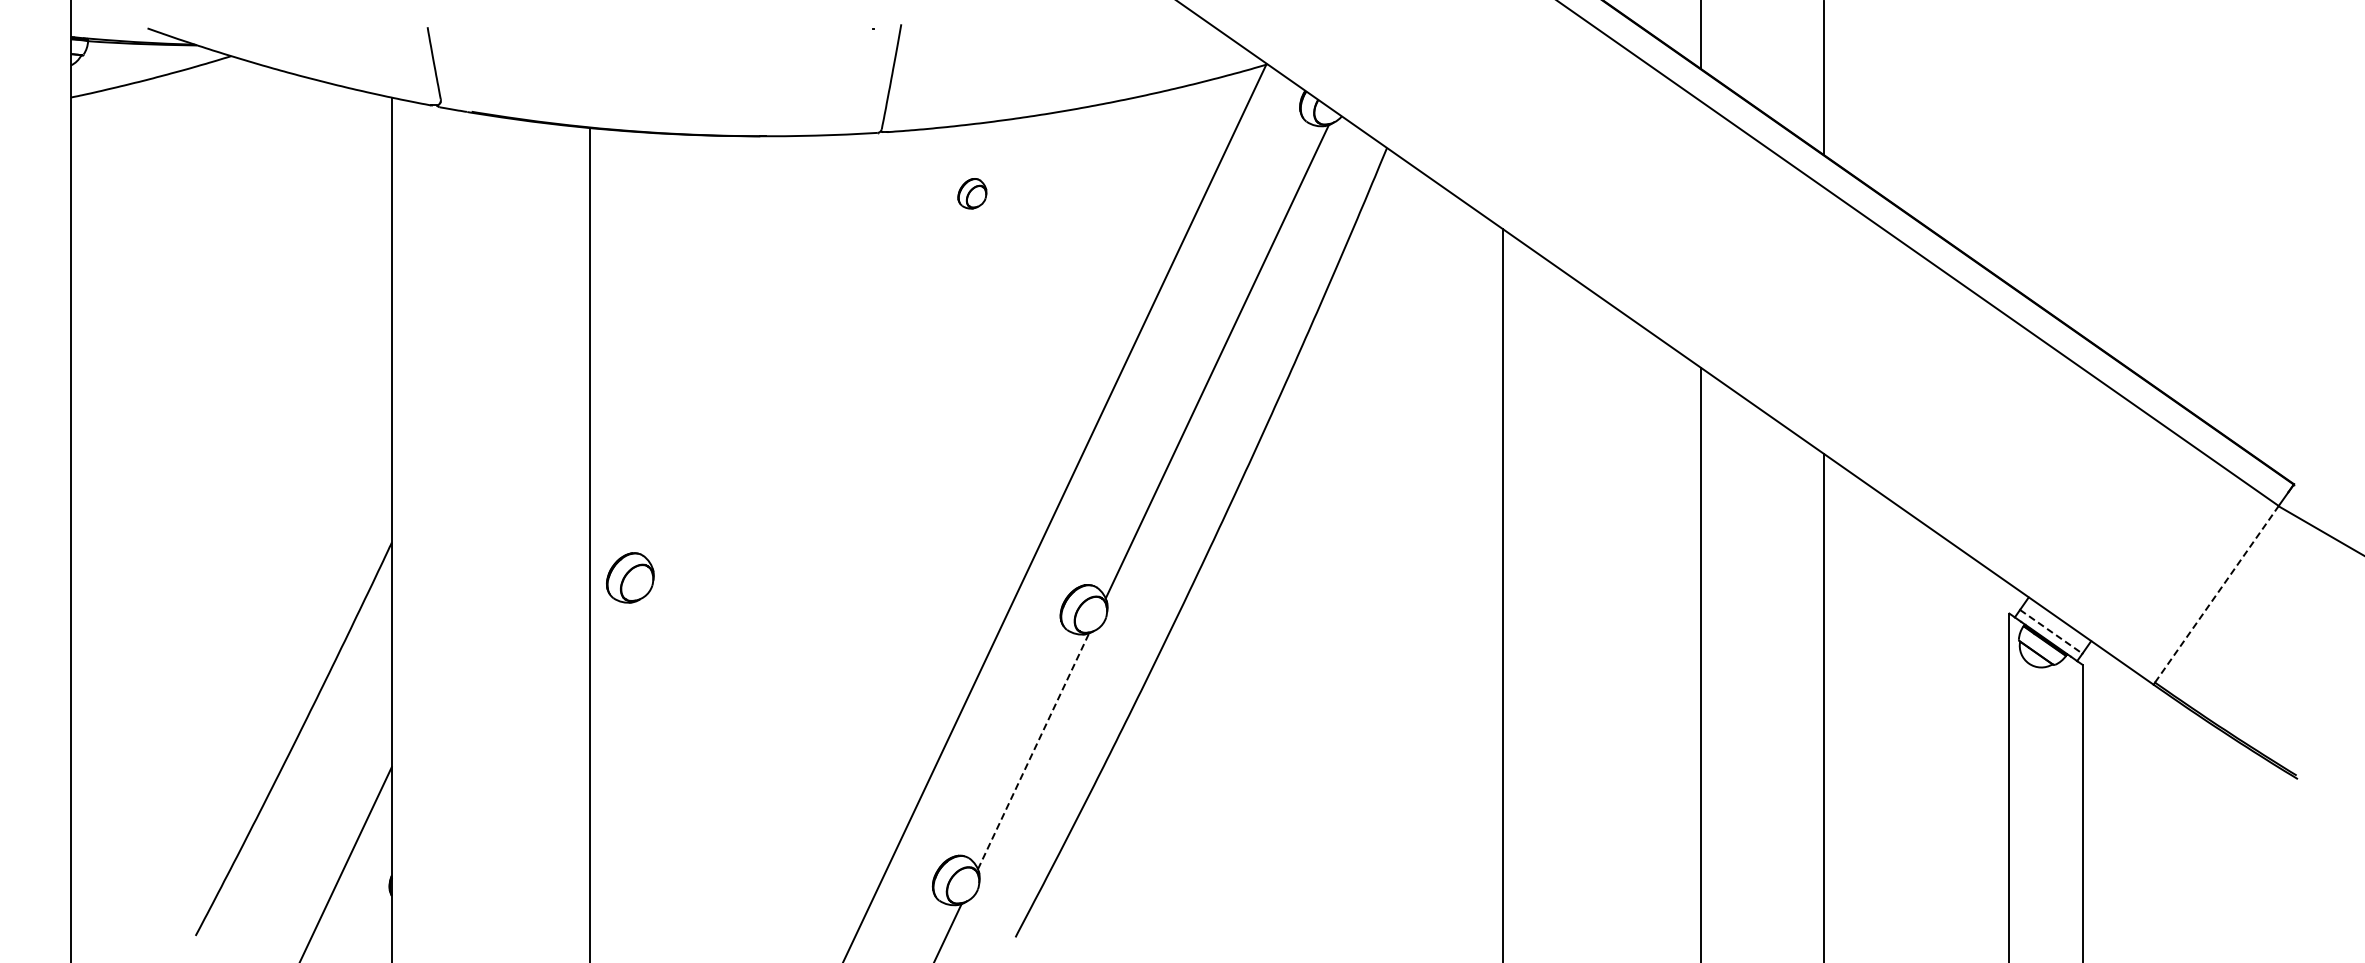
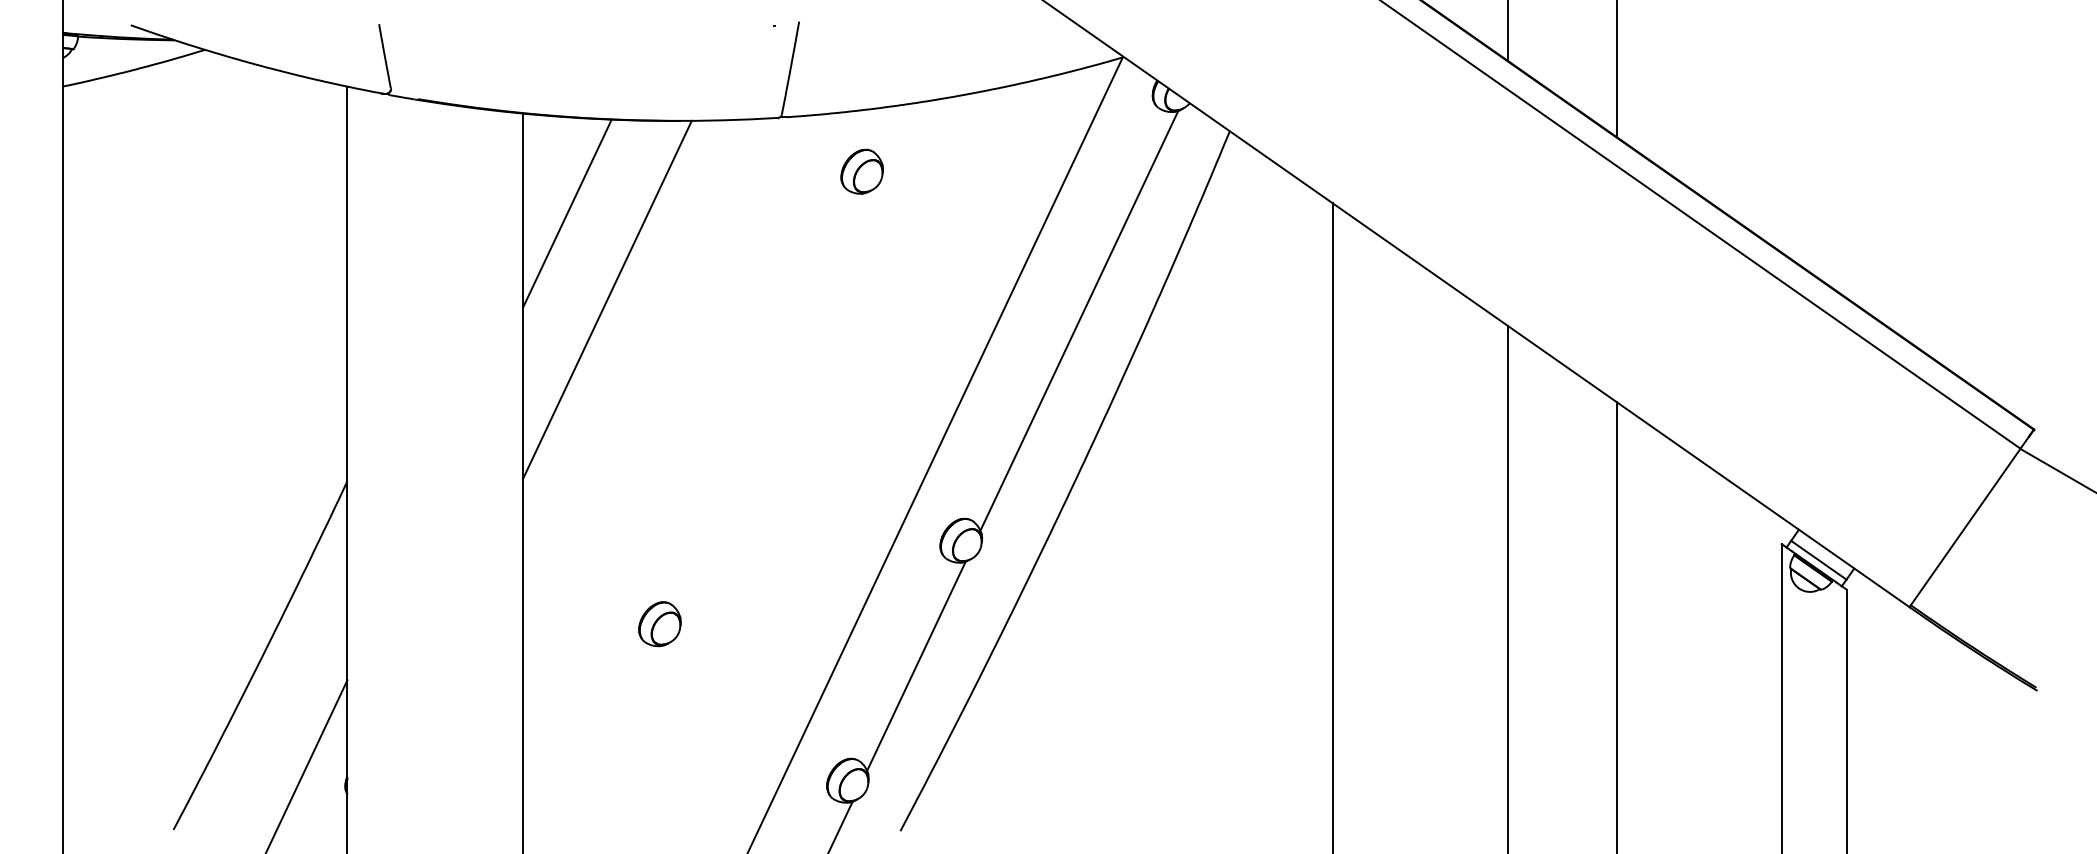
part: (972, 193) -> (862, 171), size x1.67
line: (639, 240) -> (567, 213), added
line: (684, 338) -> (606, 300), added
part: (630, 577) -> (660, 623), moved
line: (2216, 594) -> (1965, 527), dashed -> solid
line: (2051, 632) -> (1819, 560), dashed -> solid
line: (1033, 750) -> (916, 665), dashed -> solid

